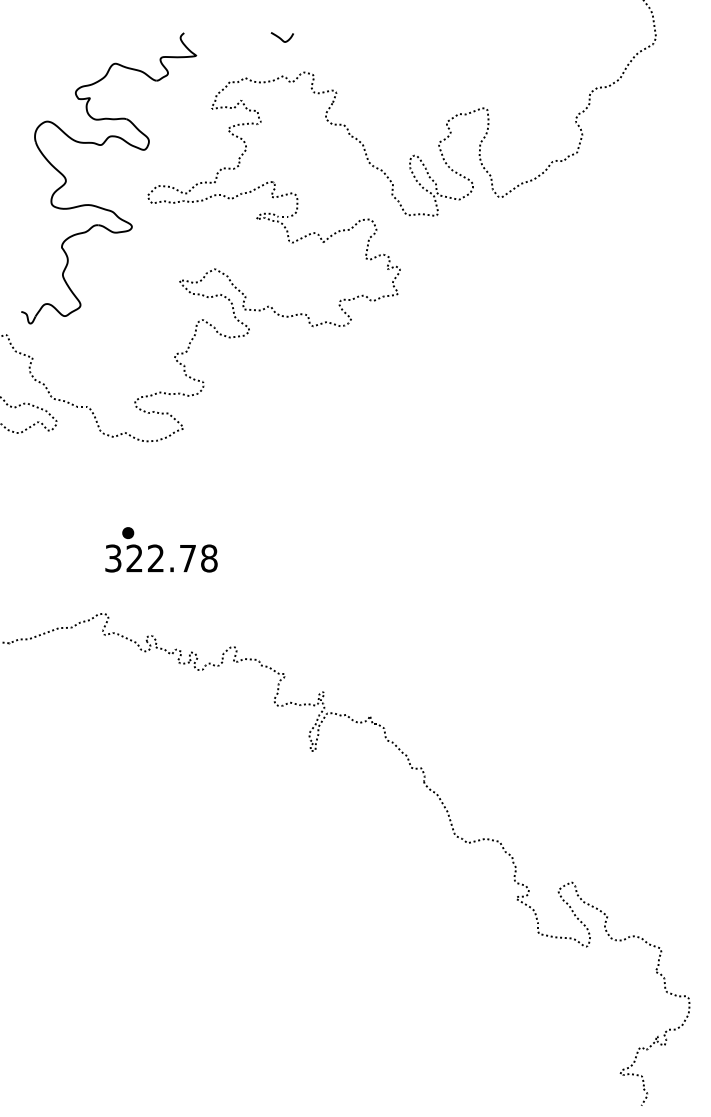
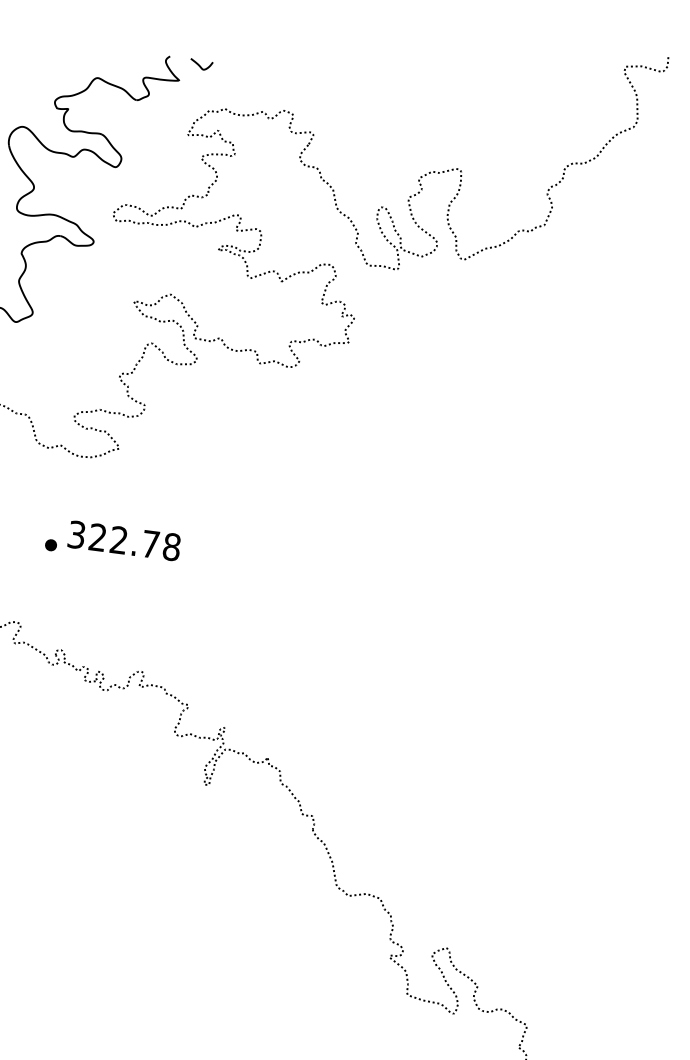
curve: (280, 37) -> (199, 64), moved
text: (161, 558) -> (124, 540), moved

